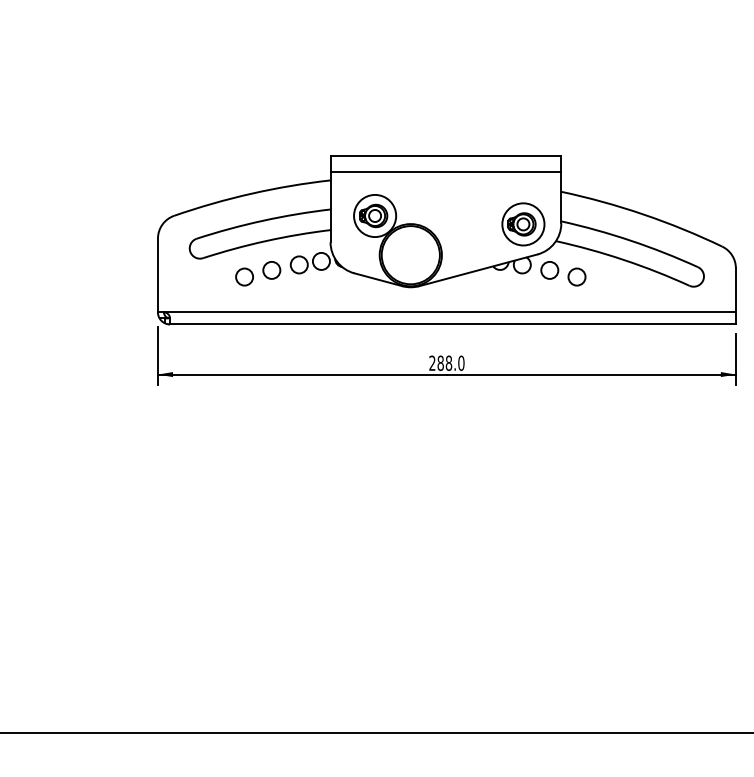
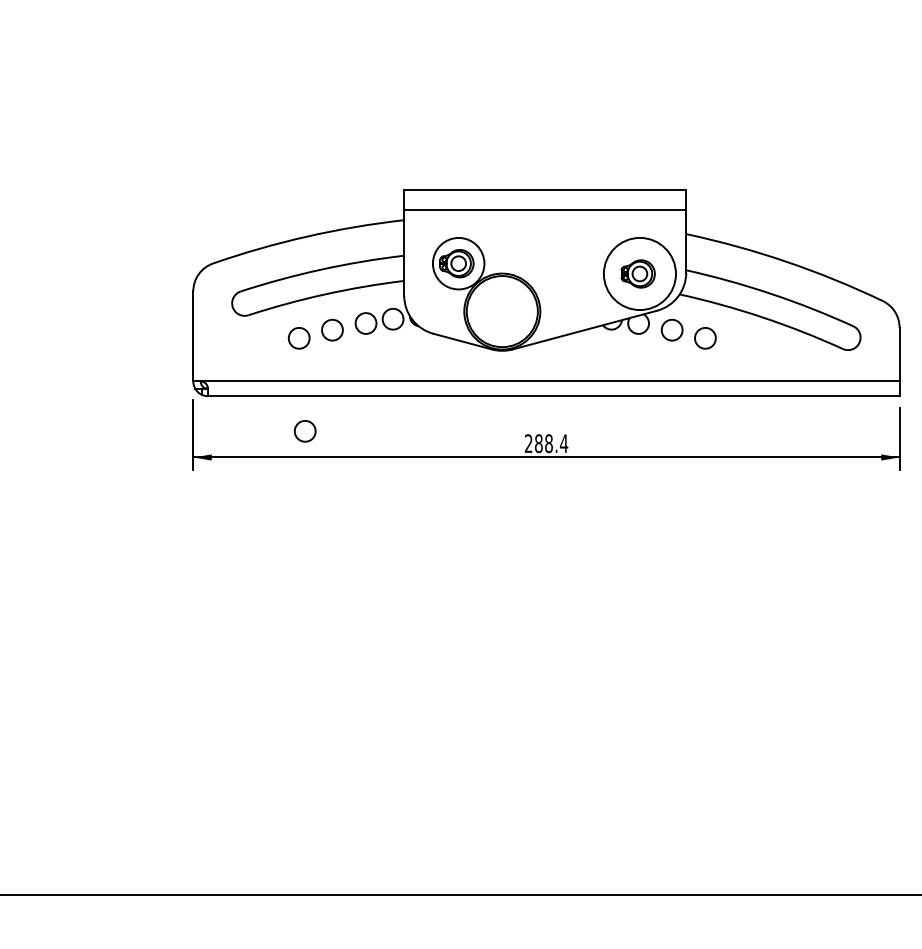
circle: (523, 224) -> (639, 273), size x1.4
circle: (248, 353) -> (304, 431), added
text: (460, 363) -> (563, 443), 288.0 -> 288.4

